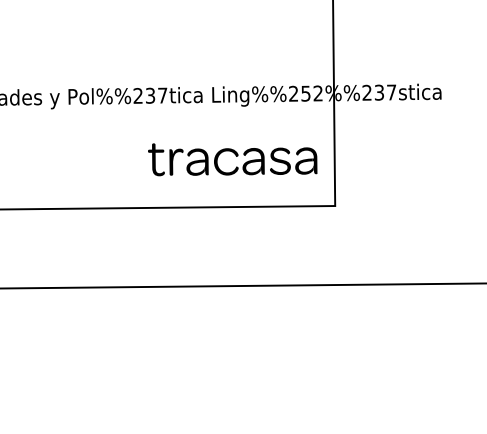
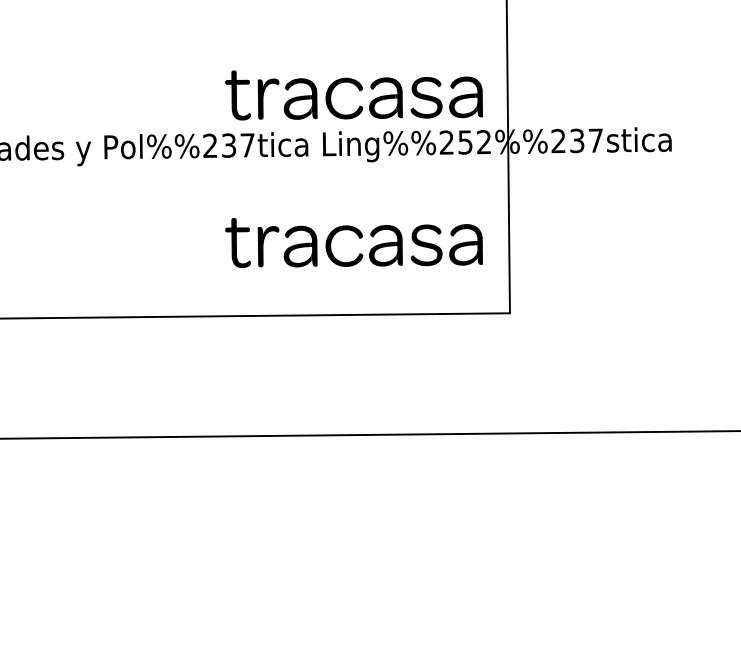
part: (232, 62) -> (353, 94), added

